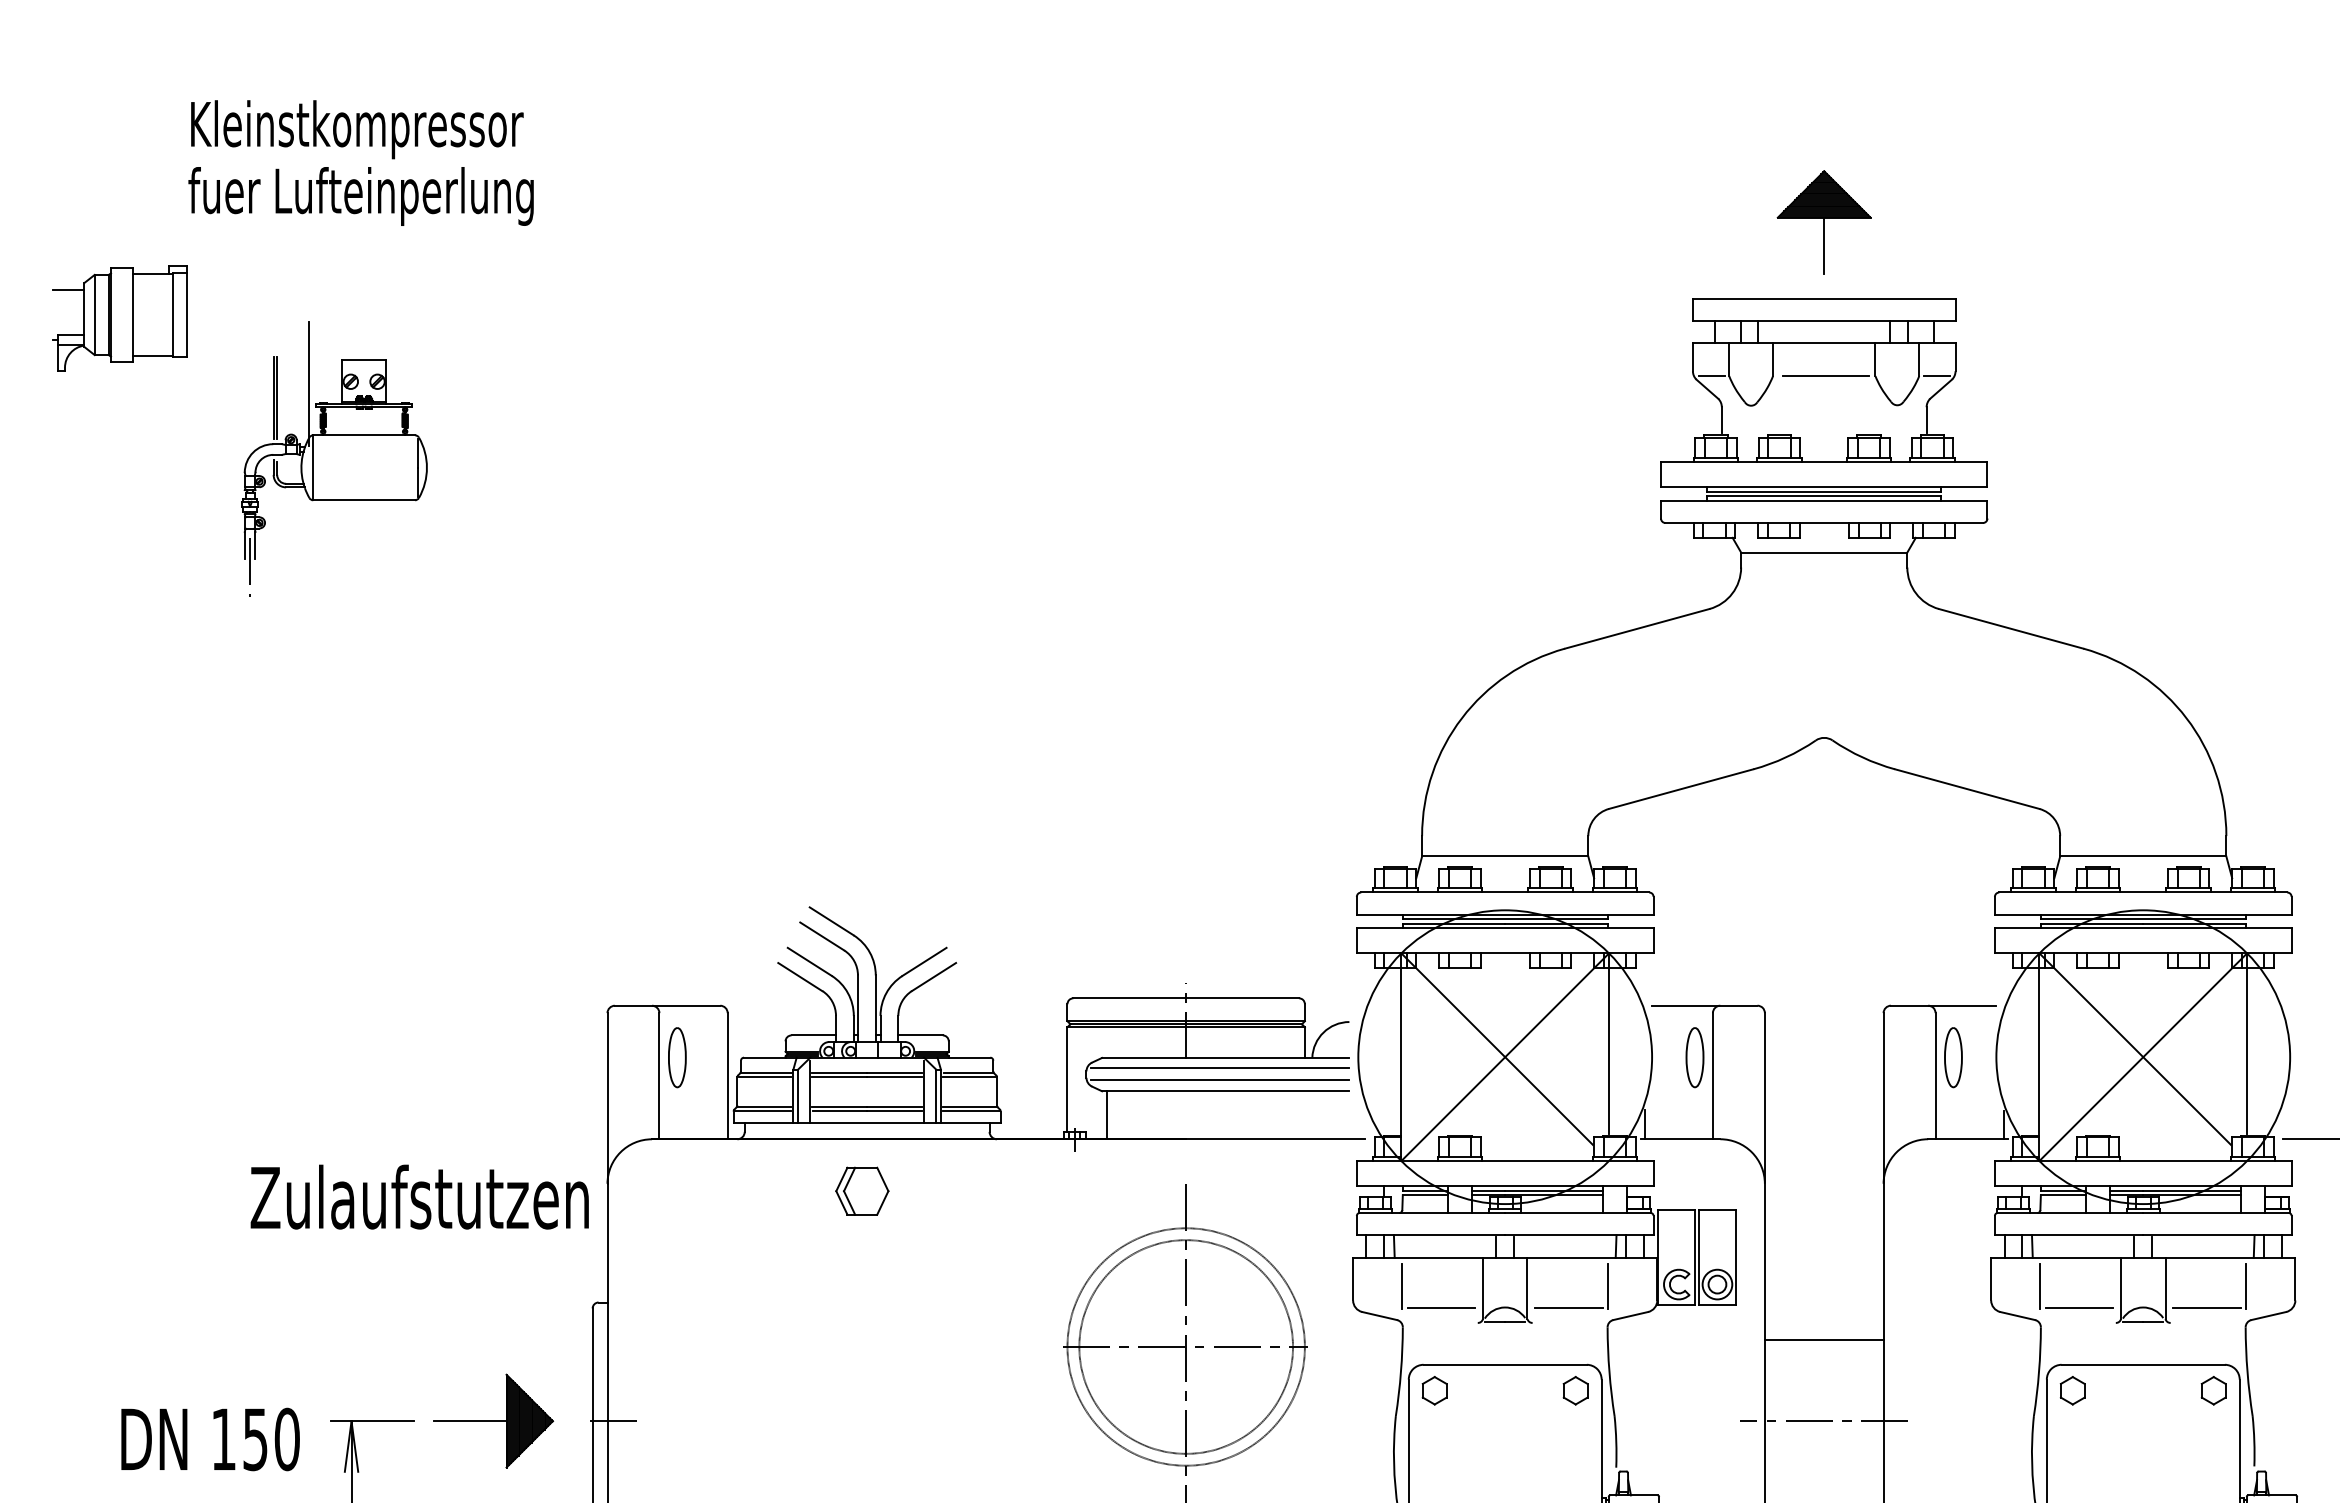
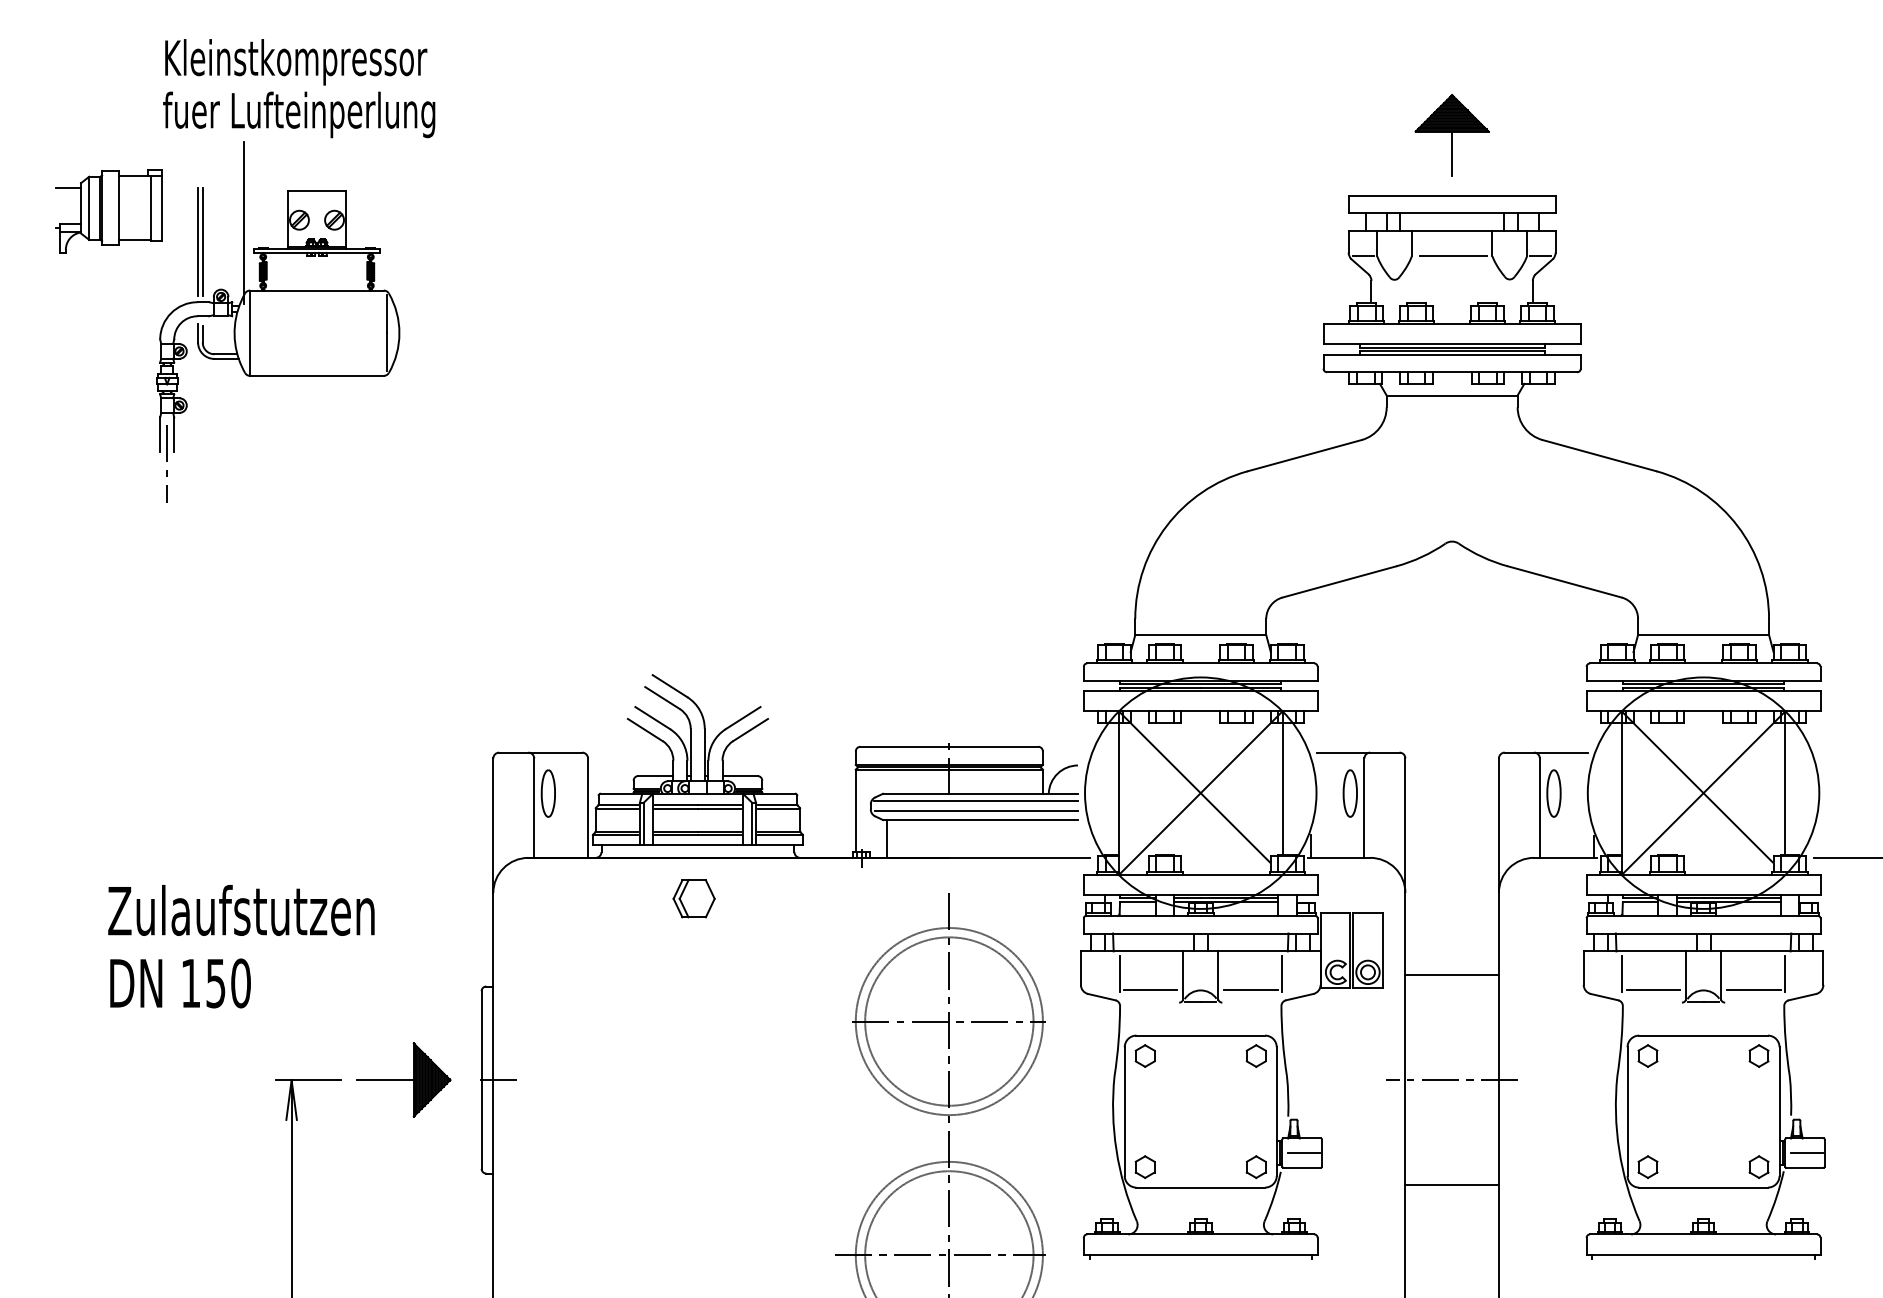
part: (334, 458) -> (278, 321), size x1.67
text: (419, 1197) -> (241, 910), moved
line: (1823, 1339) -> (1451, 974), moved
text: (210, 1439) -> (180, 983), moved

